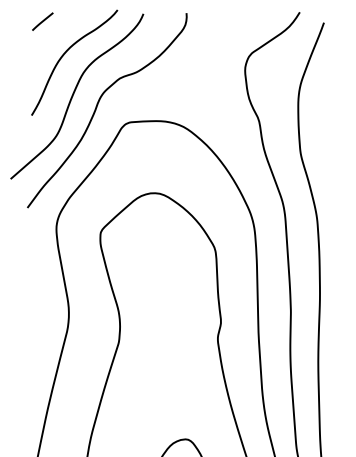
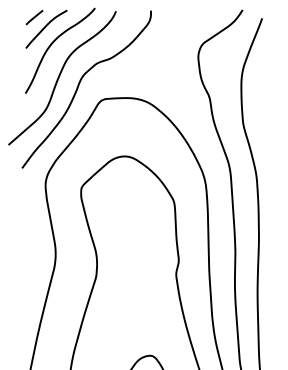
curve: (57, 33) -> (46, 27), added

